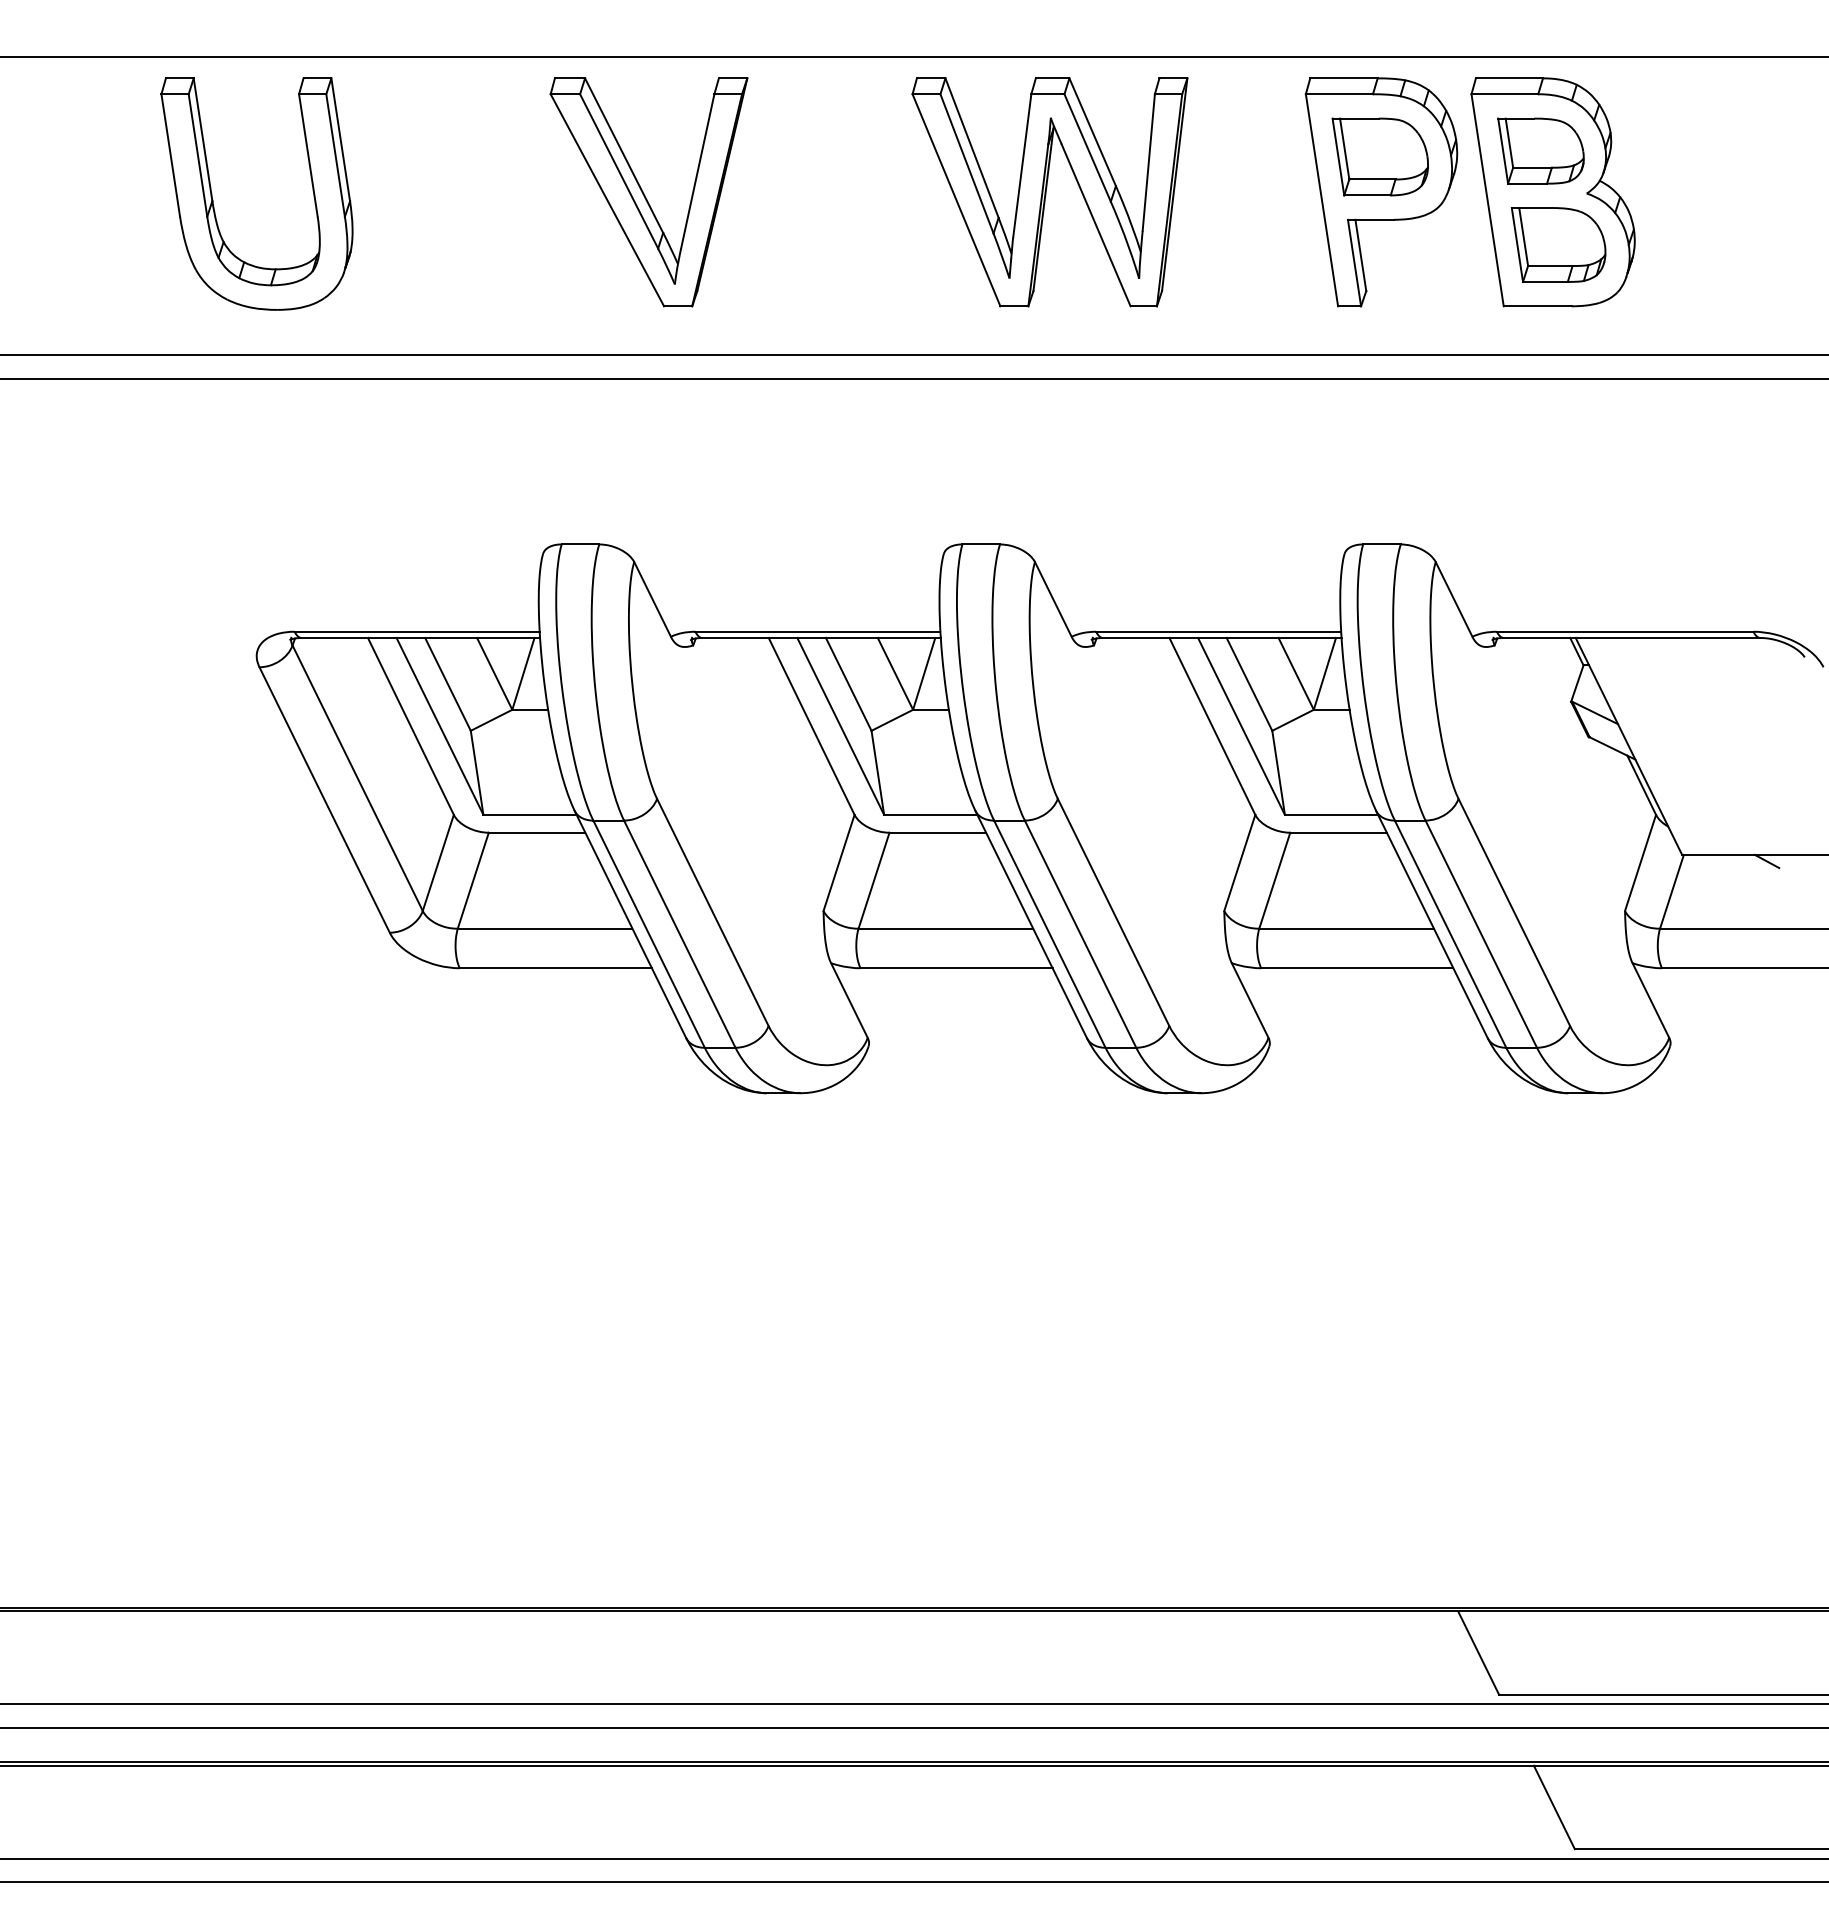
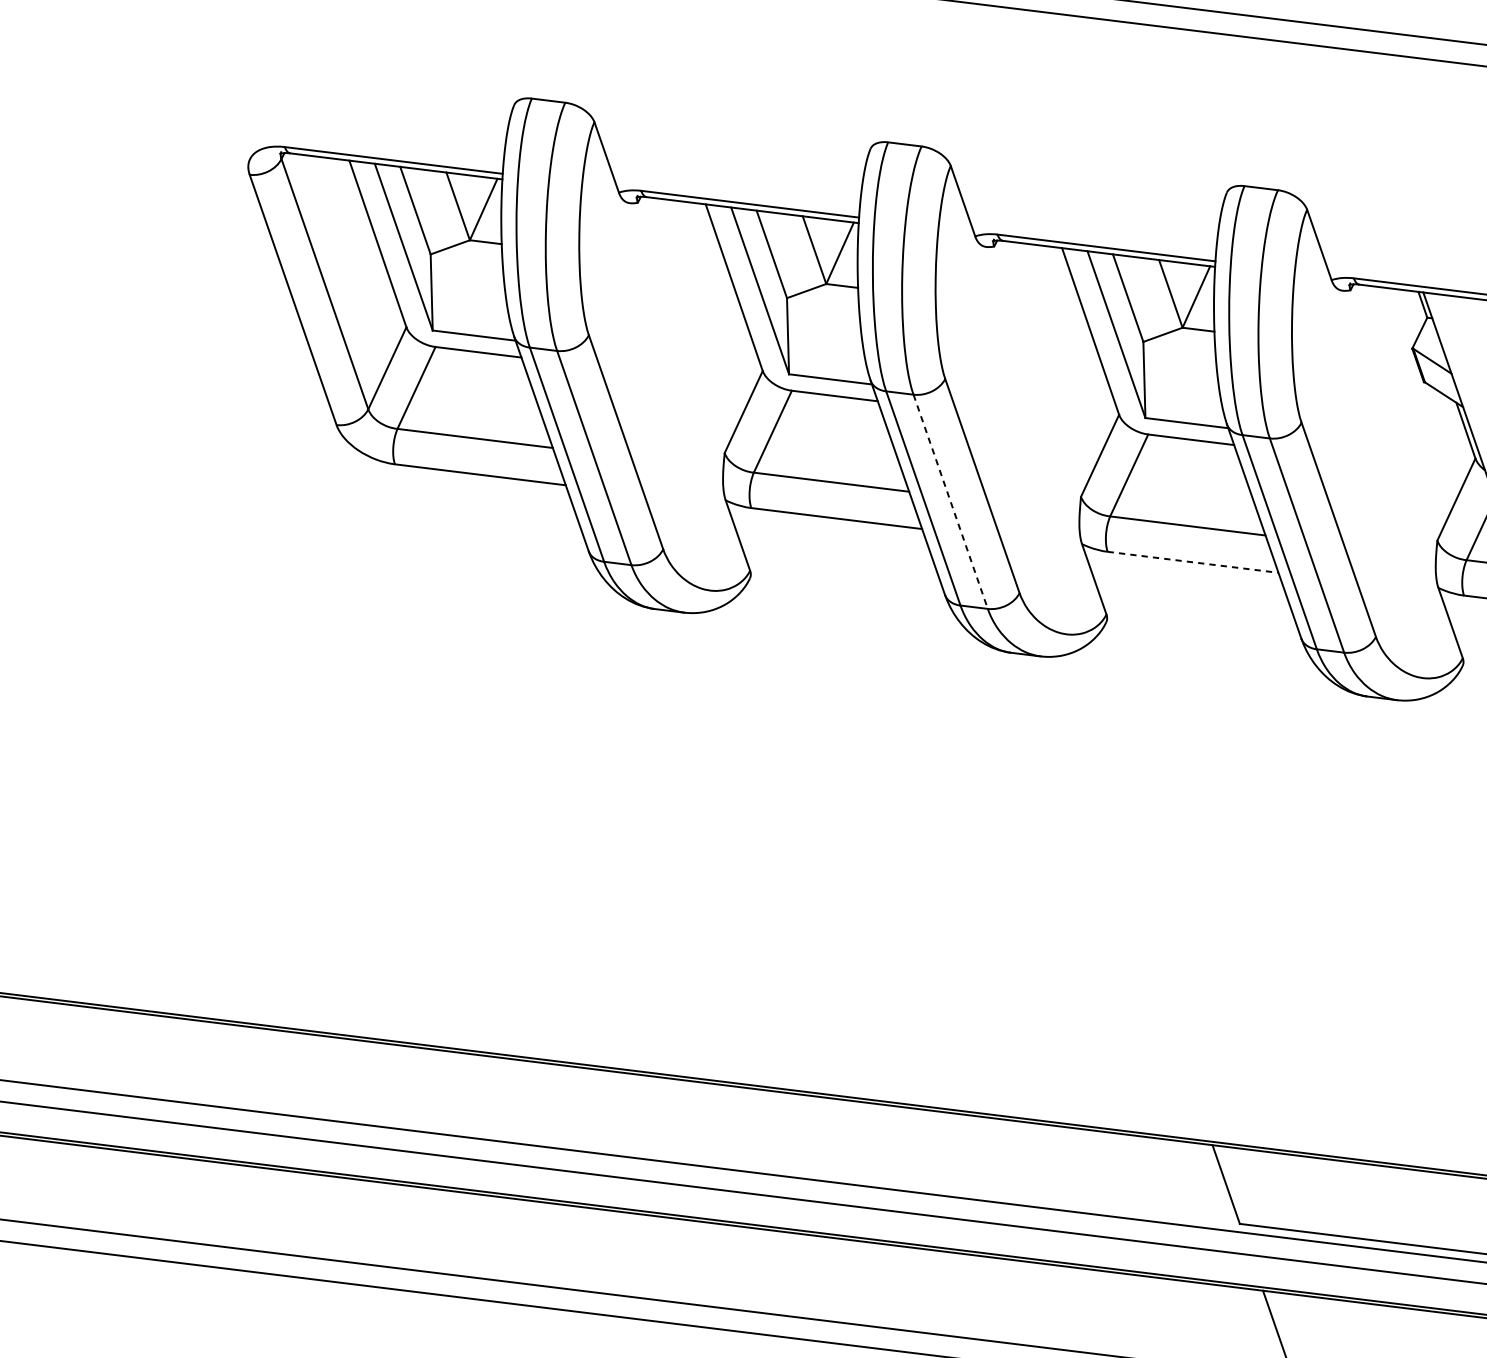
line: (1080, 934) -> (950, 502), solid -> dashed
line: (1357, 968) -> (1193, 562), solid -> dashed

